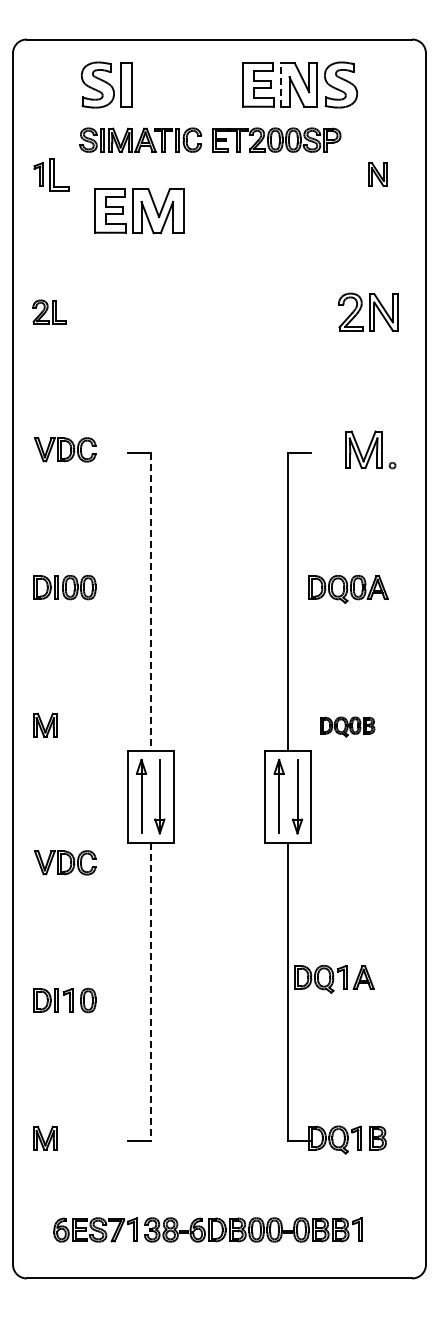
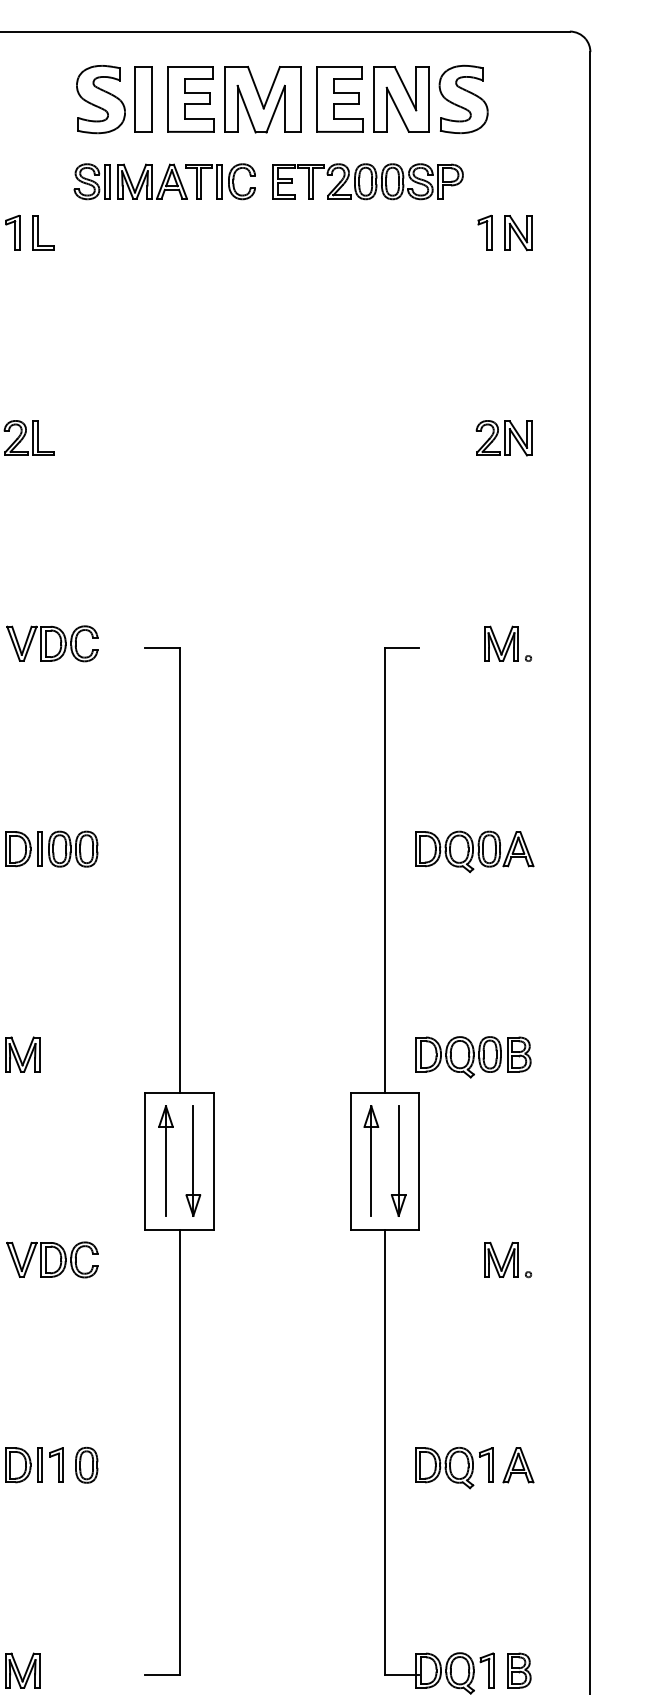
line: (281, 84) -> (374, 98), dashed -> solid
part: (59, 174) -> (43, 232), size x0.71
part: (355, 174) -> (485, 232), added
part: (139, 211) -> (234, 100), moved
part: (367, 311) -> (503, 437), size x0.62
part: (370, 449) -> (507, 643), size x0.62
line: (150, 602) -> (179, 871), dashed -> solid
part: (347, 726) -> (473, 1056), size x1.43
part: (370, 862) -> (507, 1259), added
part: (334, 978) -> (474, 1466), moved
line: (150, 992) -> (179, 1453), dashed -> solid

